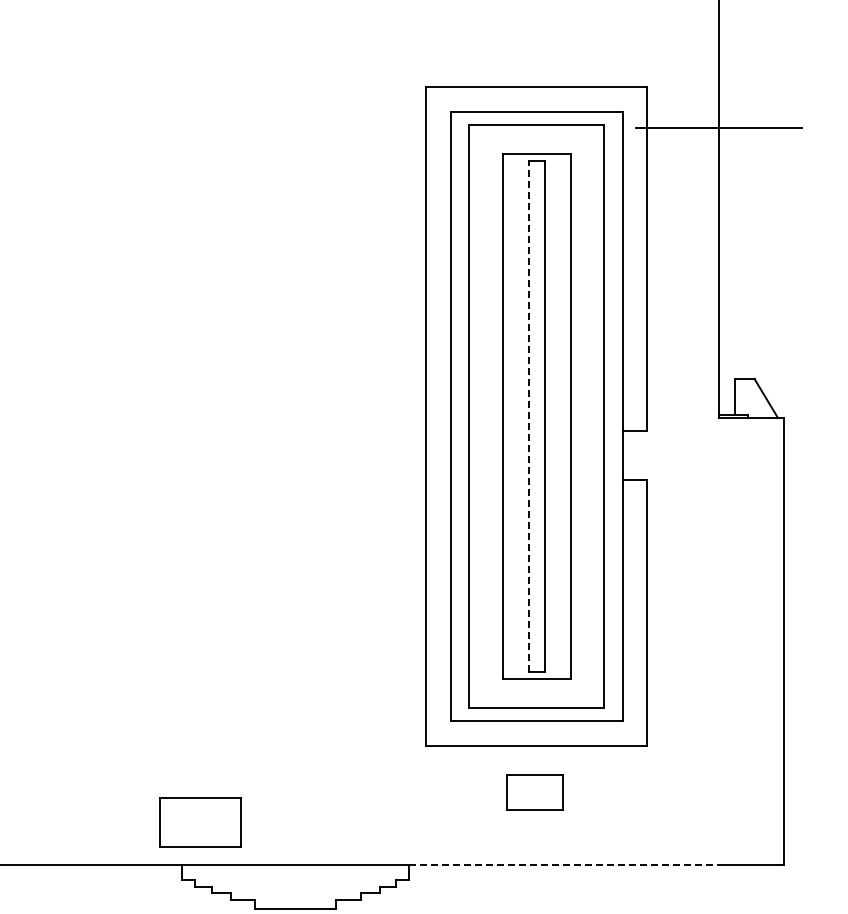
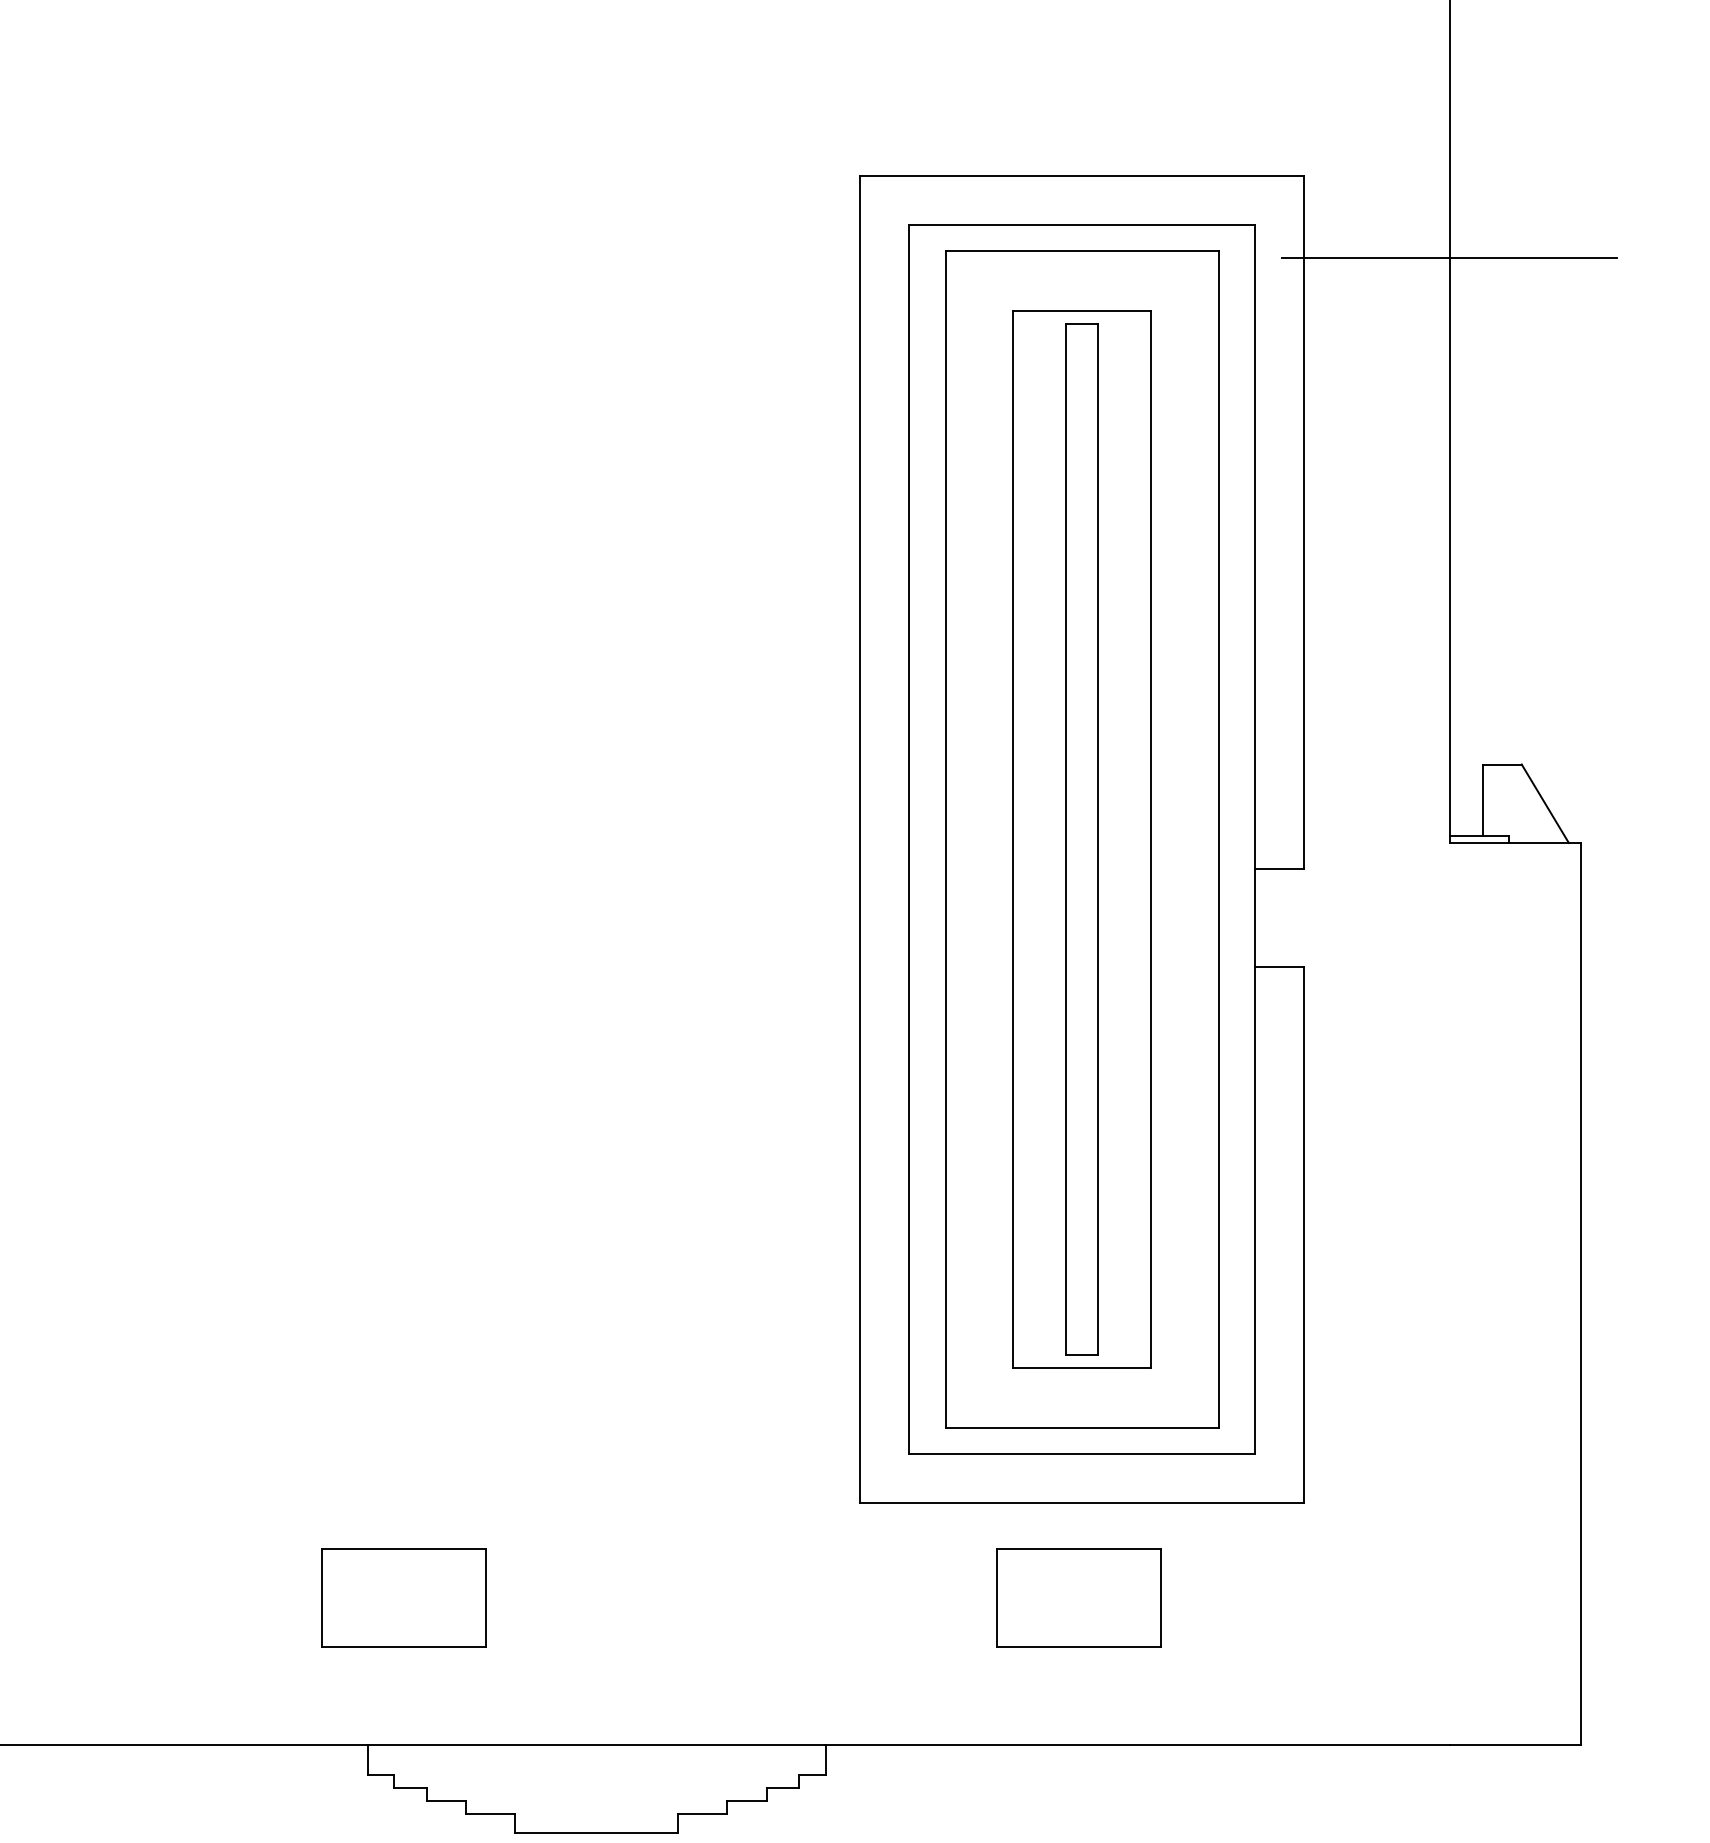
line: (528, 416) -> (1065, 839), dashed -> solid
part: (534, 792) -> (1077, 1598), size x1.43
part: (200, 822) -> (404, 1598), moved
line: (564, 865) -> (1138, 1745), dashed -> solid

